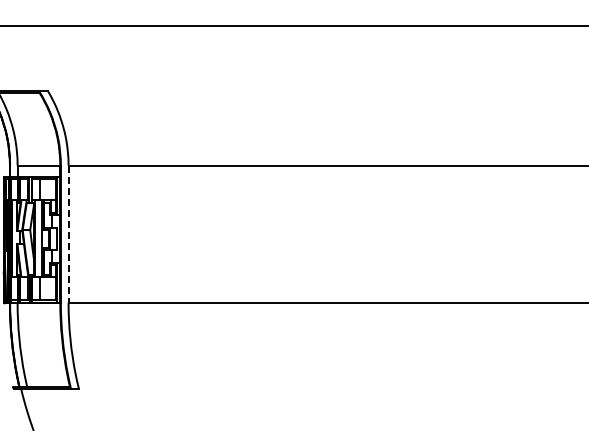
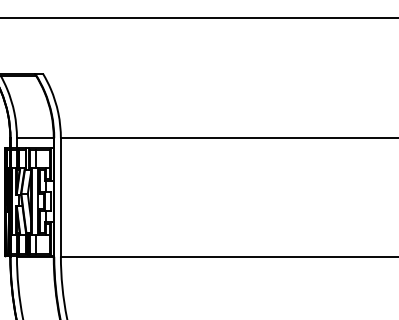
line: (68, 234) -> (60, 197), dashed -> solid

